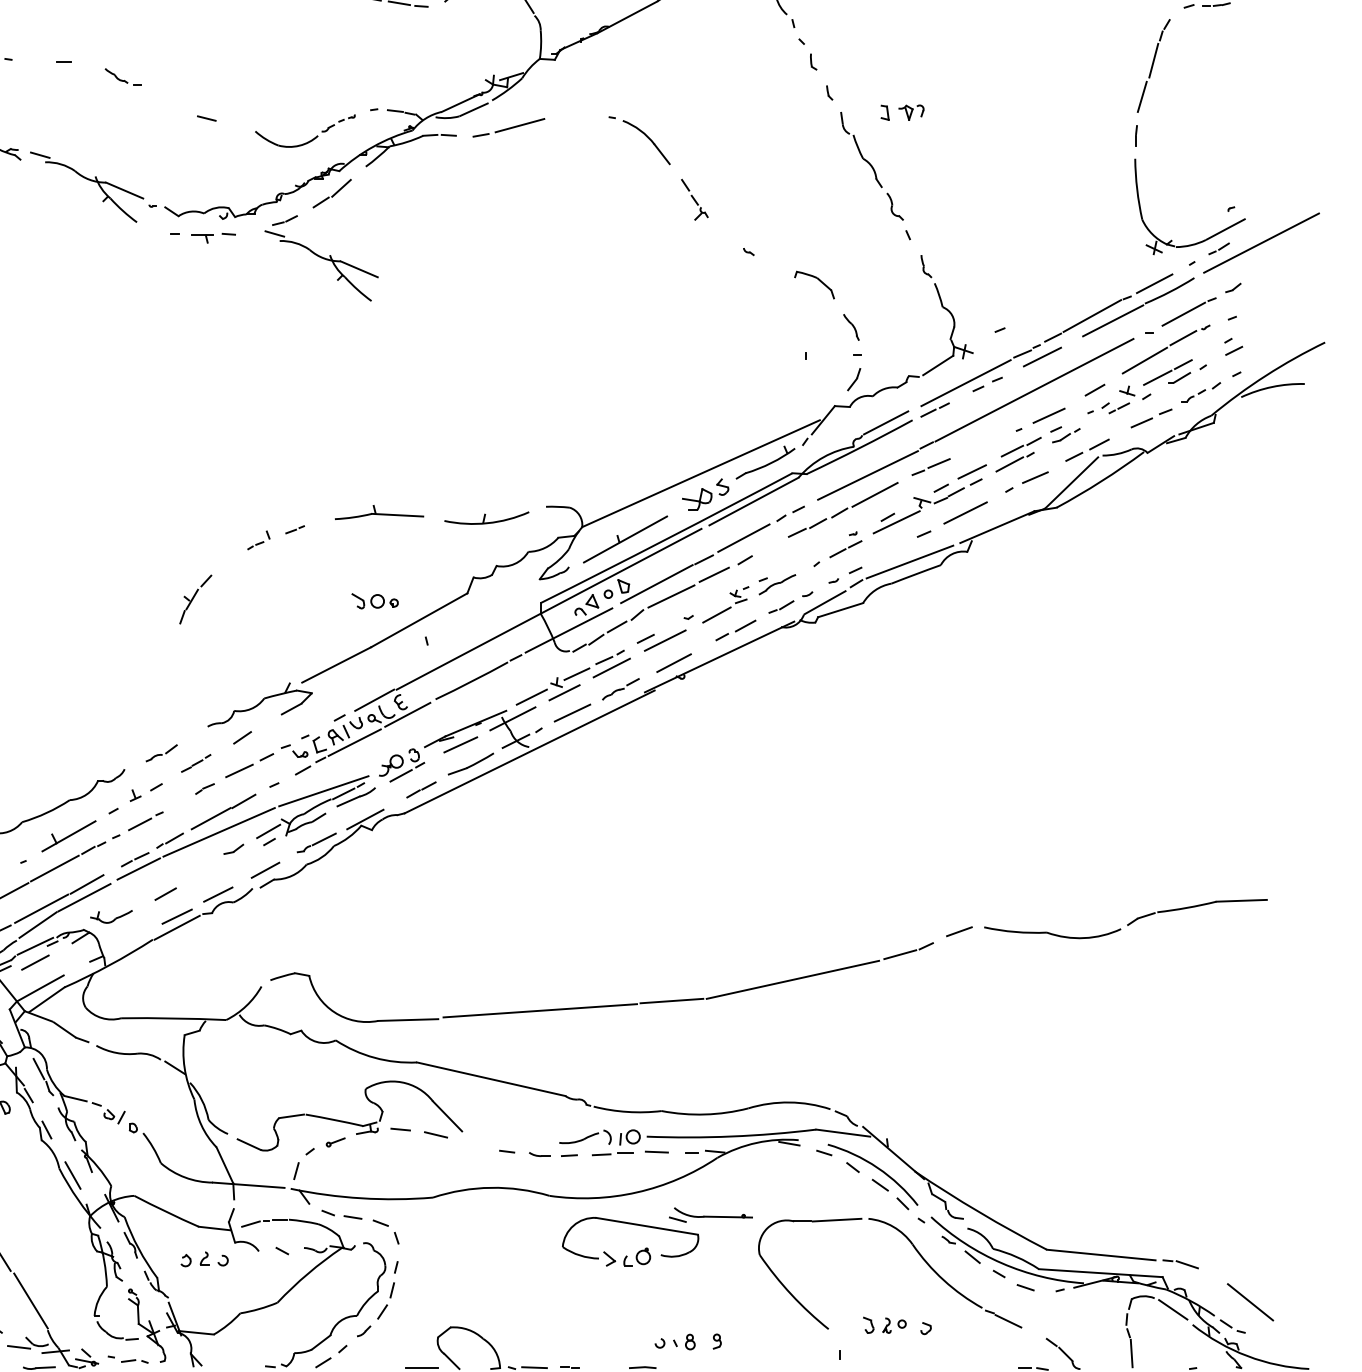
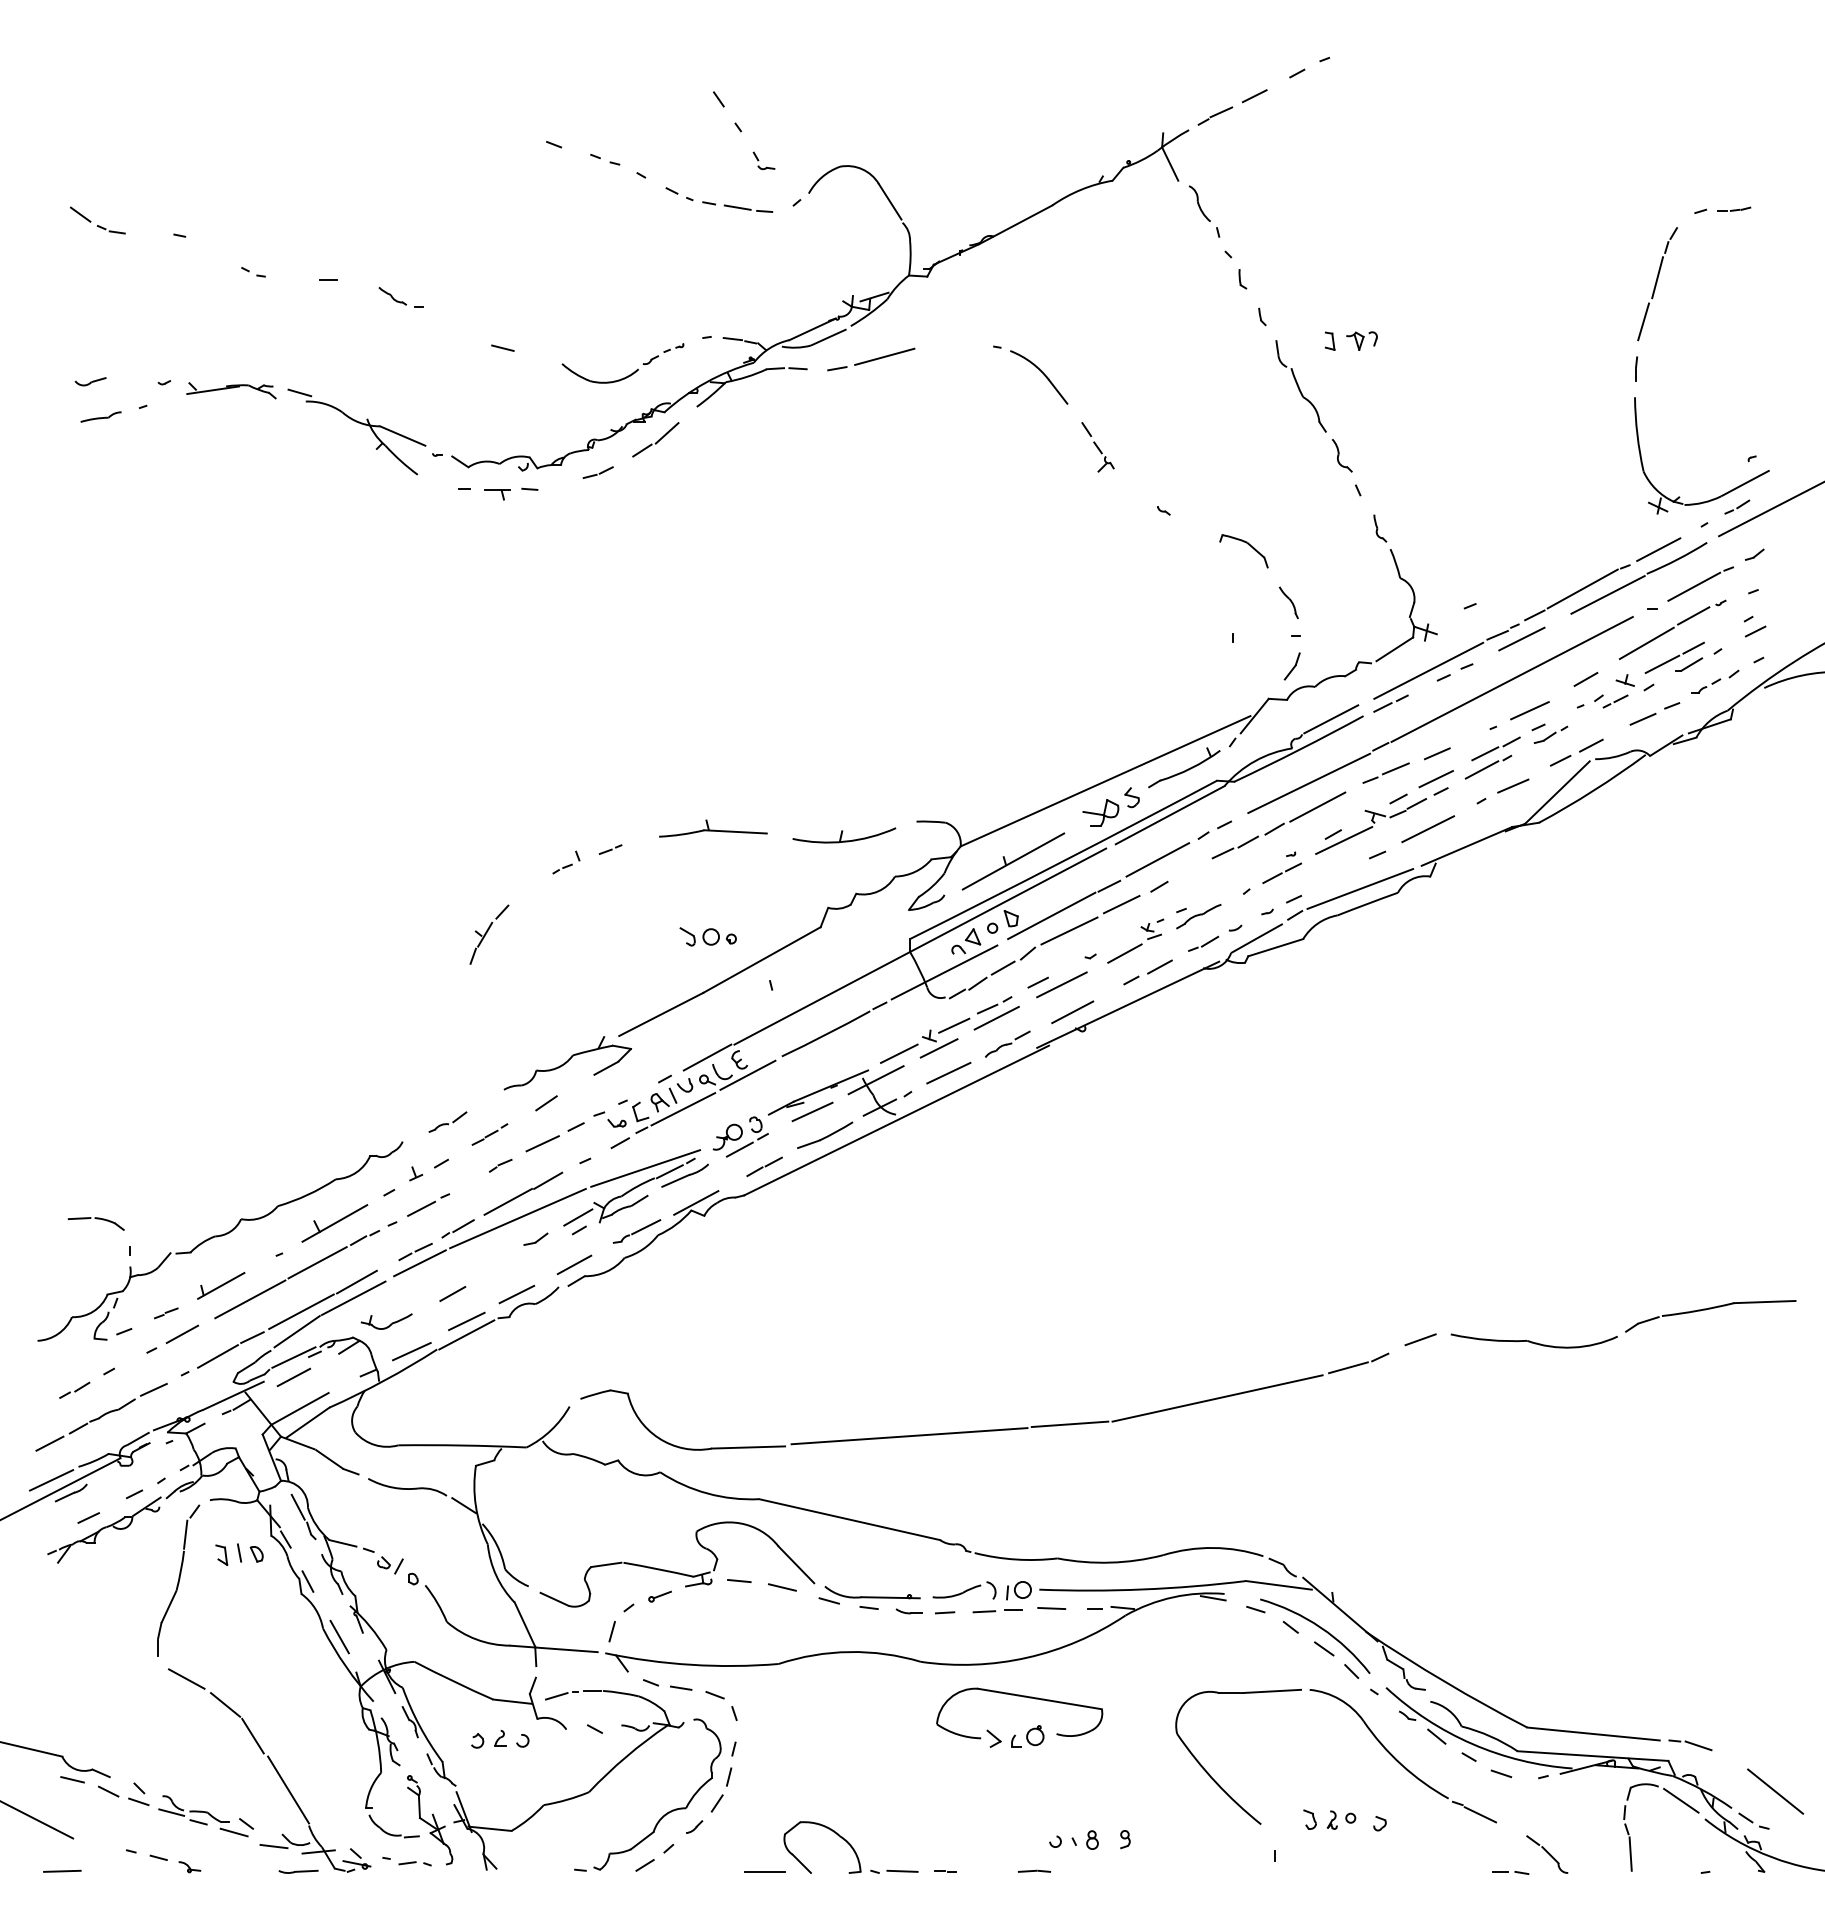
part: (322, 259) -> (644, 519), removed
line: (972, 450) -> (1436, 753), added
line: (131, 941) -> (411, 1351), added
part: (710, 1215) -> (869, 1595), moved

